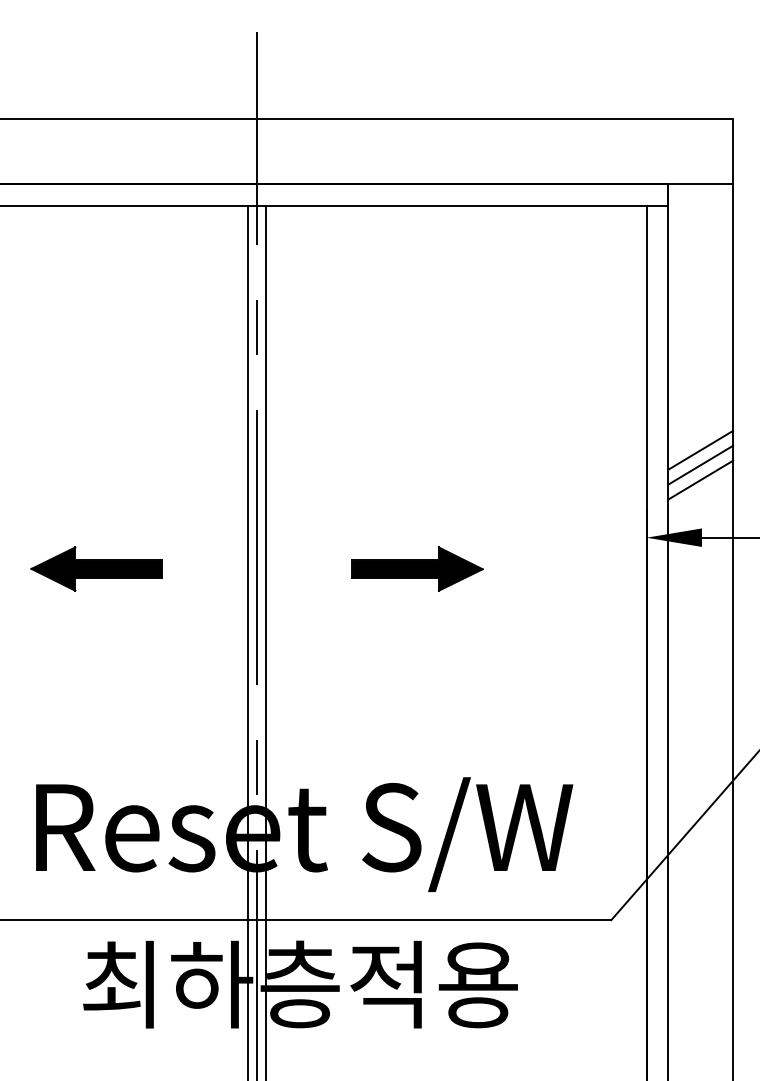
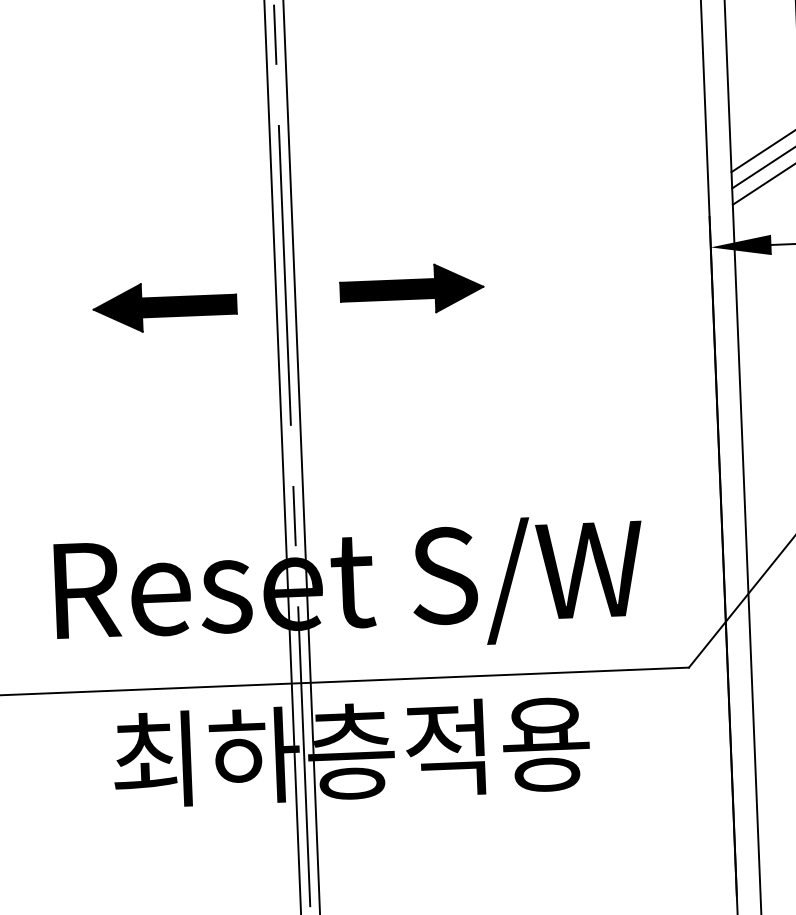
part: (96, 568) -> (164, 306), moved
part: (417, 568) -> (411, 288), moved

